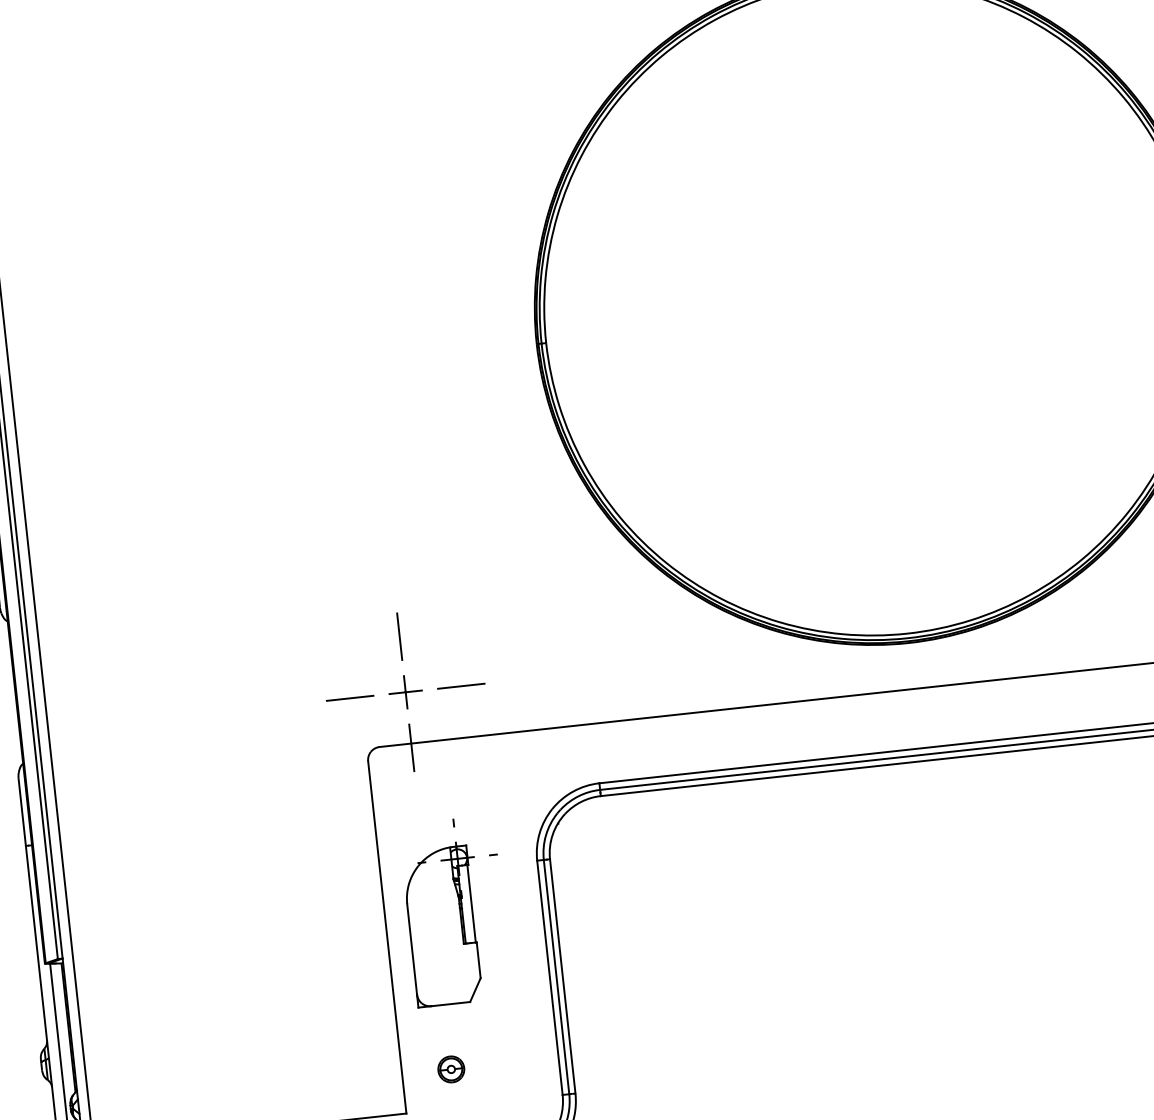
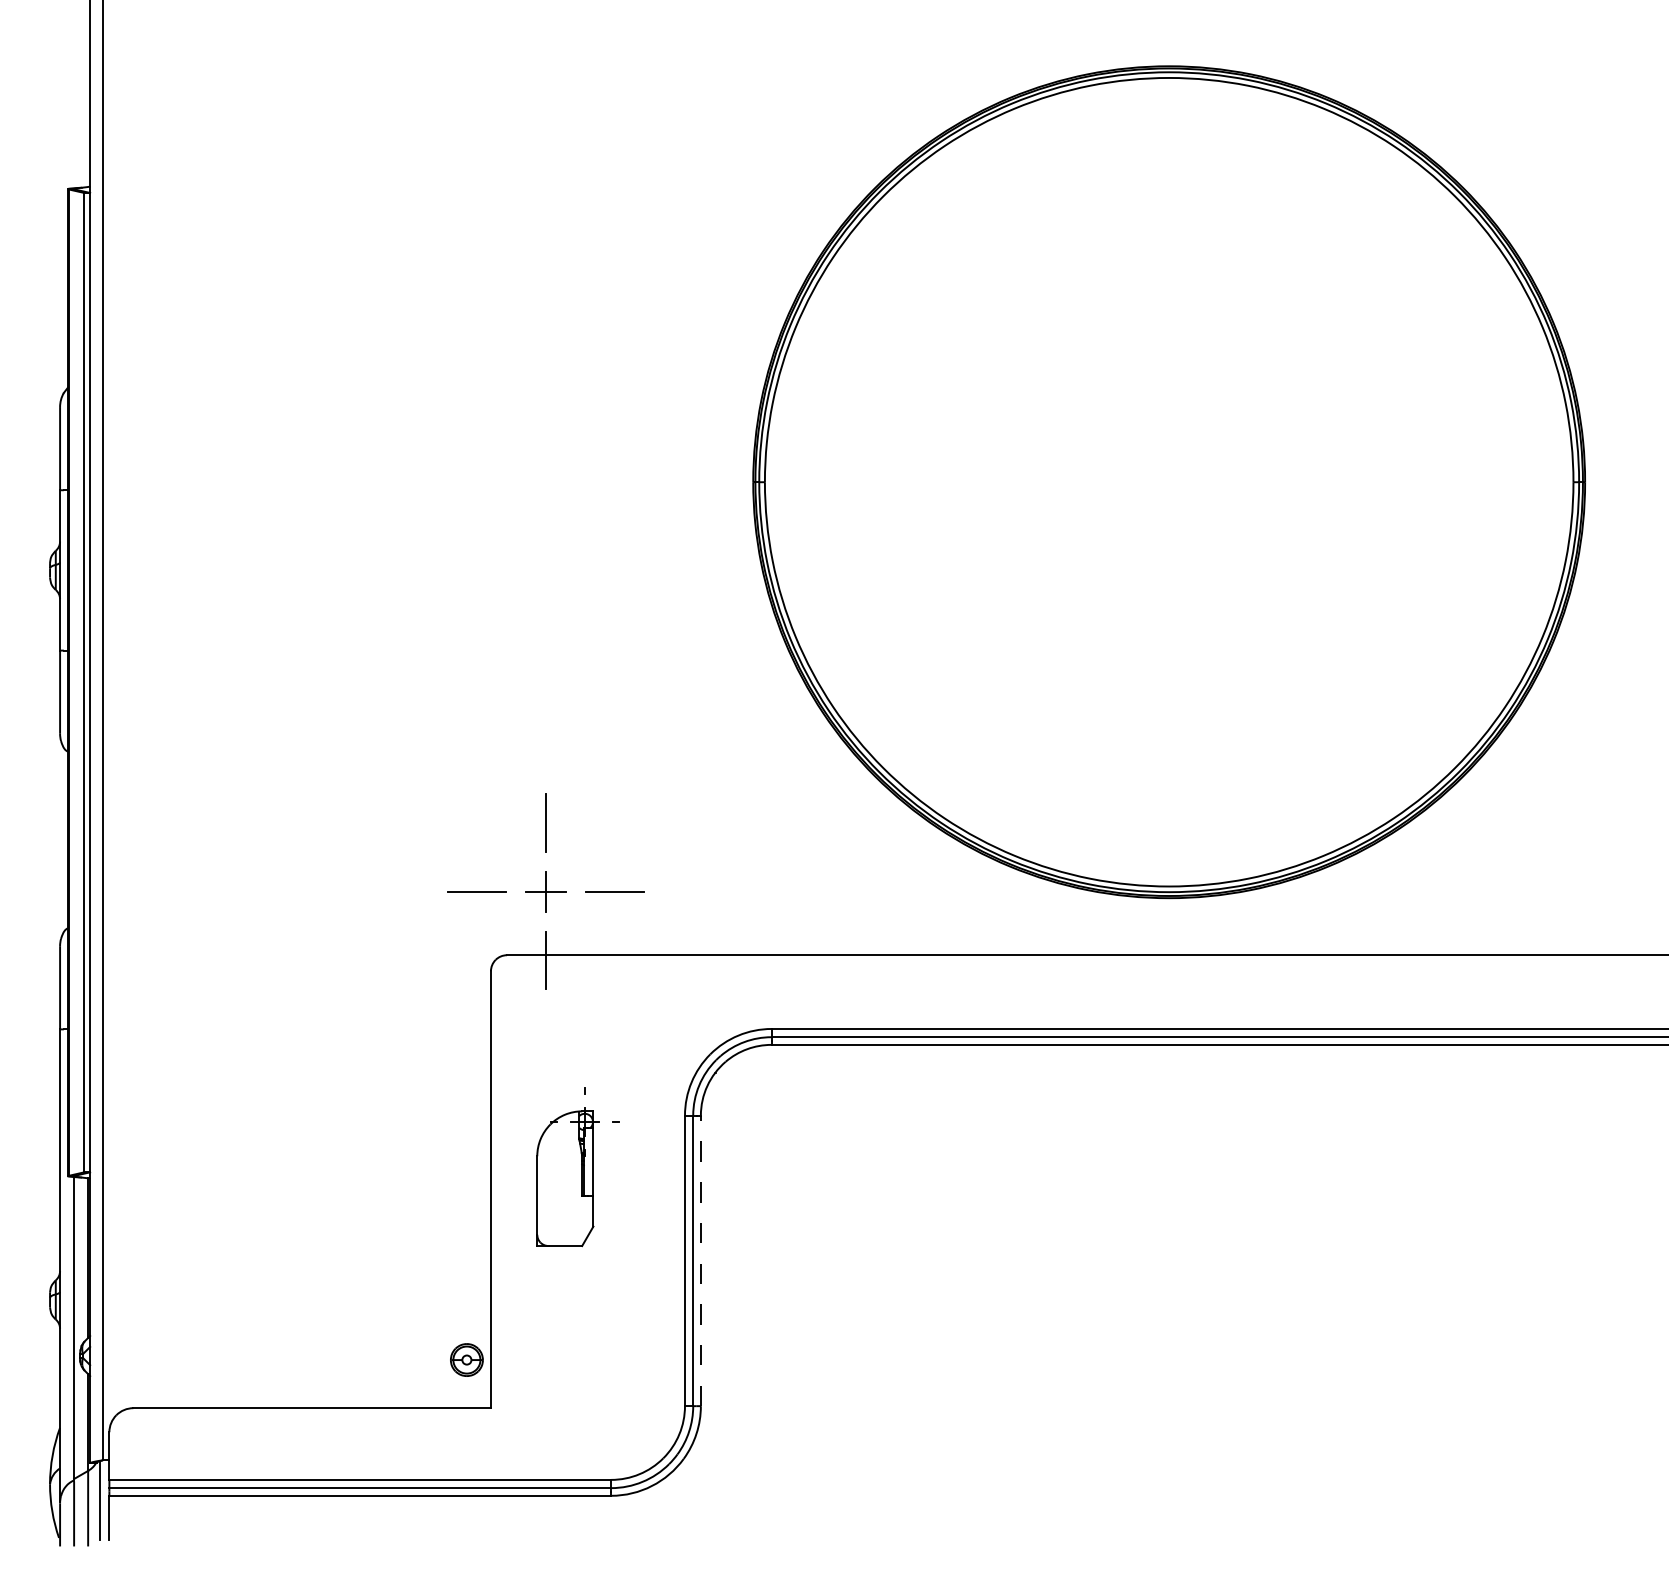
part: (455, 911) -> (577, 1166), size x0.7
line: (562, 976) -> (700, 1260), solid -> dashed
part: (450, 1069) -> (466, 1359), moved

